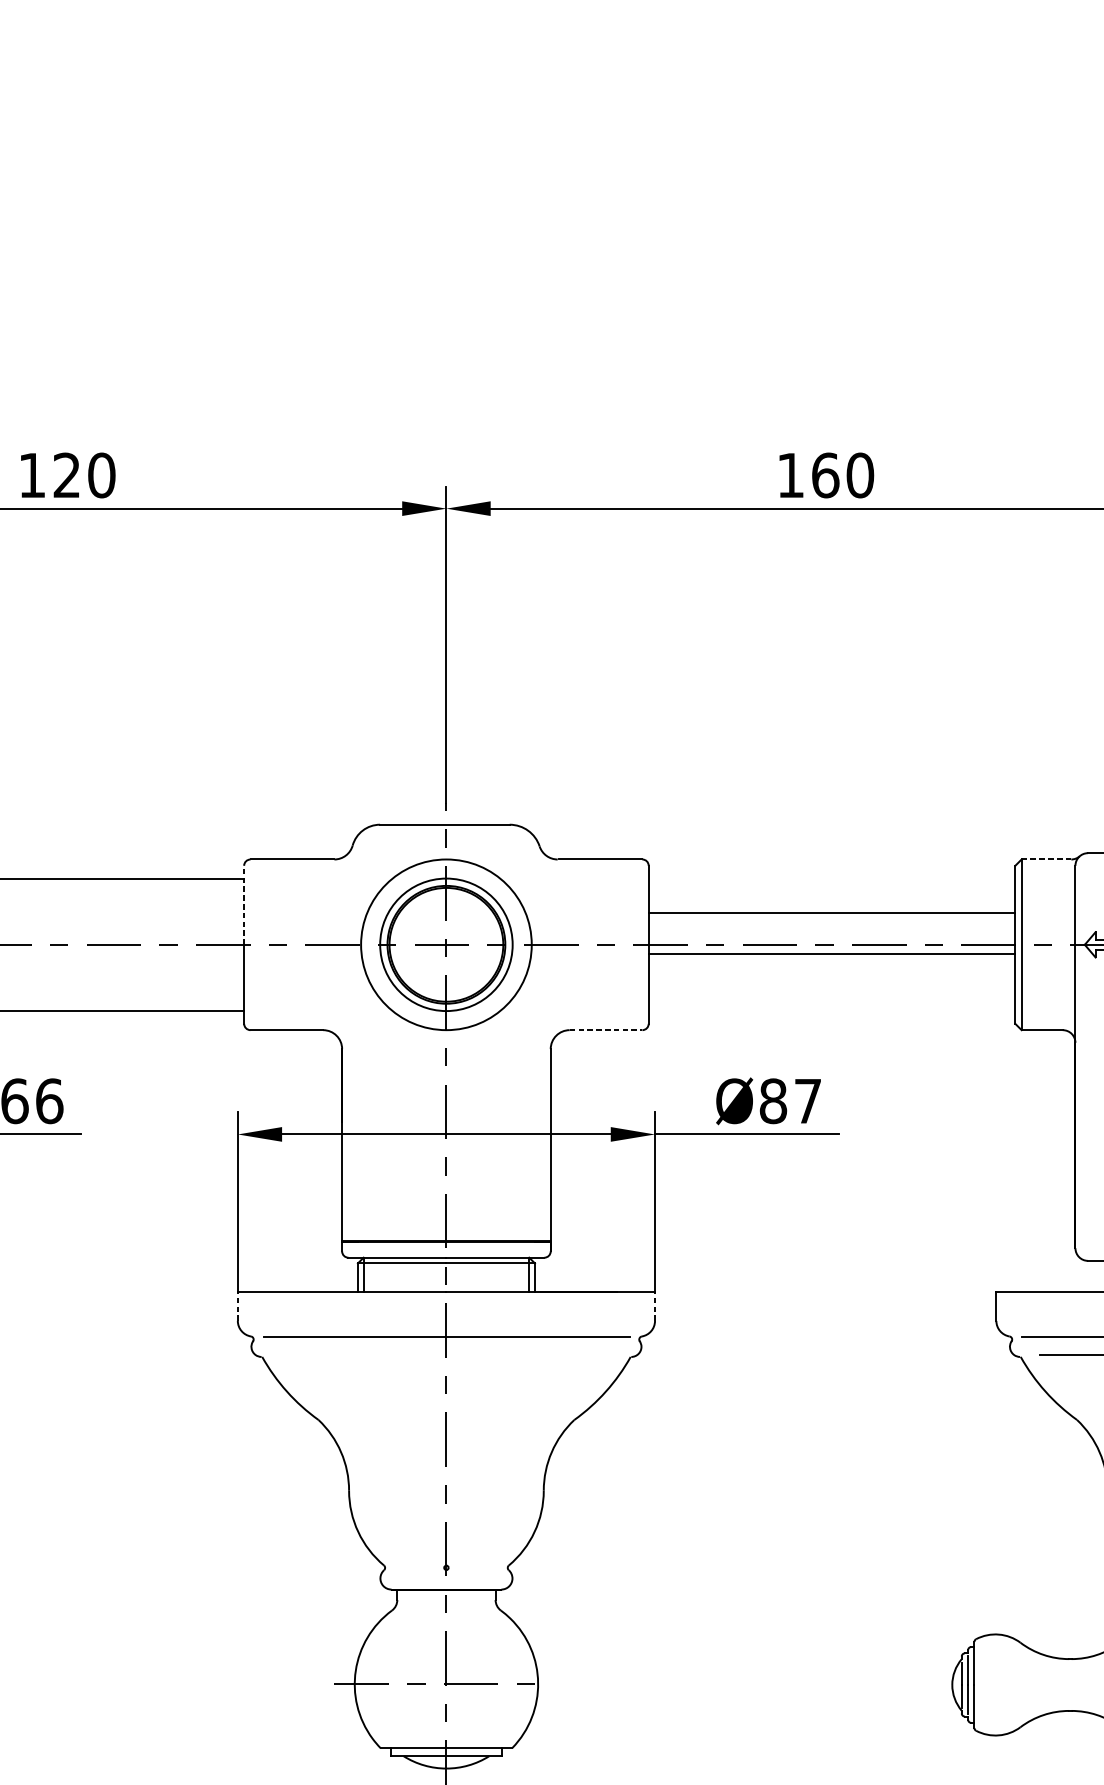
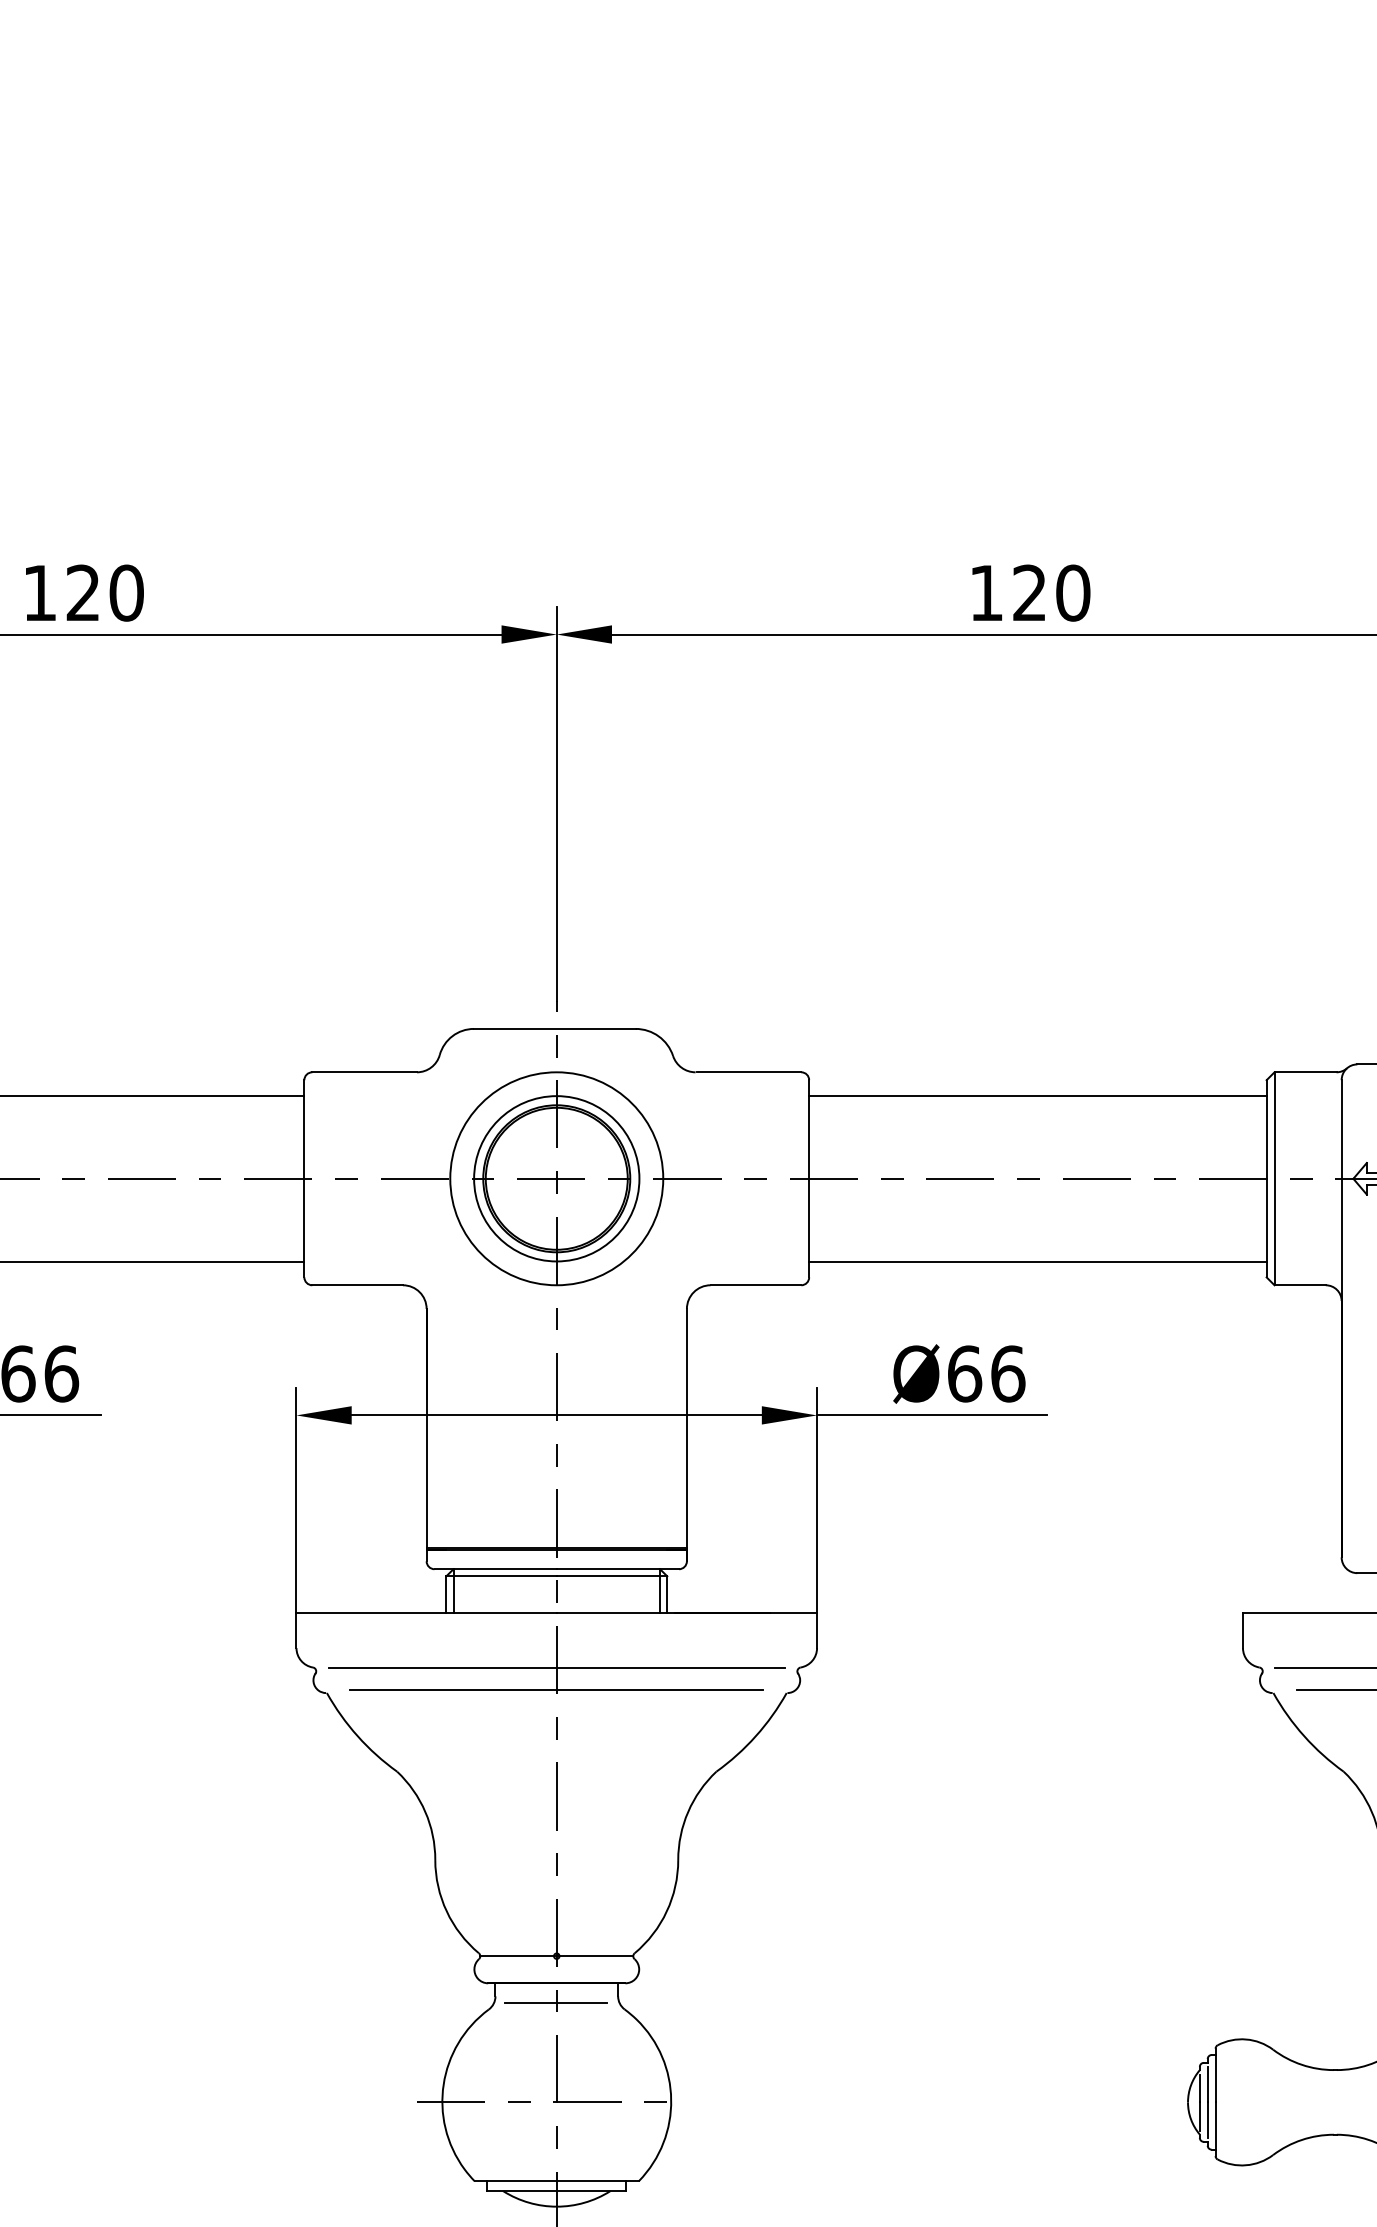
text: (826, 474) -> (1030, 592), 160 -> 120
line: (1046, 859) -> (1305, 1072), dashed -> solid
line: (244, 905) -> (304, 1129), dashed -> solid
line: (831, 913) -> (1037, 1096), moved
line: (831, 953) -> (1037, 1261), moved
line: (606, 1030) -> (756, 1285), dashed -> solid
text: (790, 1100) -> (986, 1373), Ø87 -> Ø66
line: (237, 1306) -> (296, 1630), dashed -> solid
line: (655, 1306) -> (817, 1630), dashed -> solid
line: (446, 1354) -> (556, 1690), added
line: (446, 1568) -> (556, 1956), added
line: (446, 1604) -> (556, 2002), added

